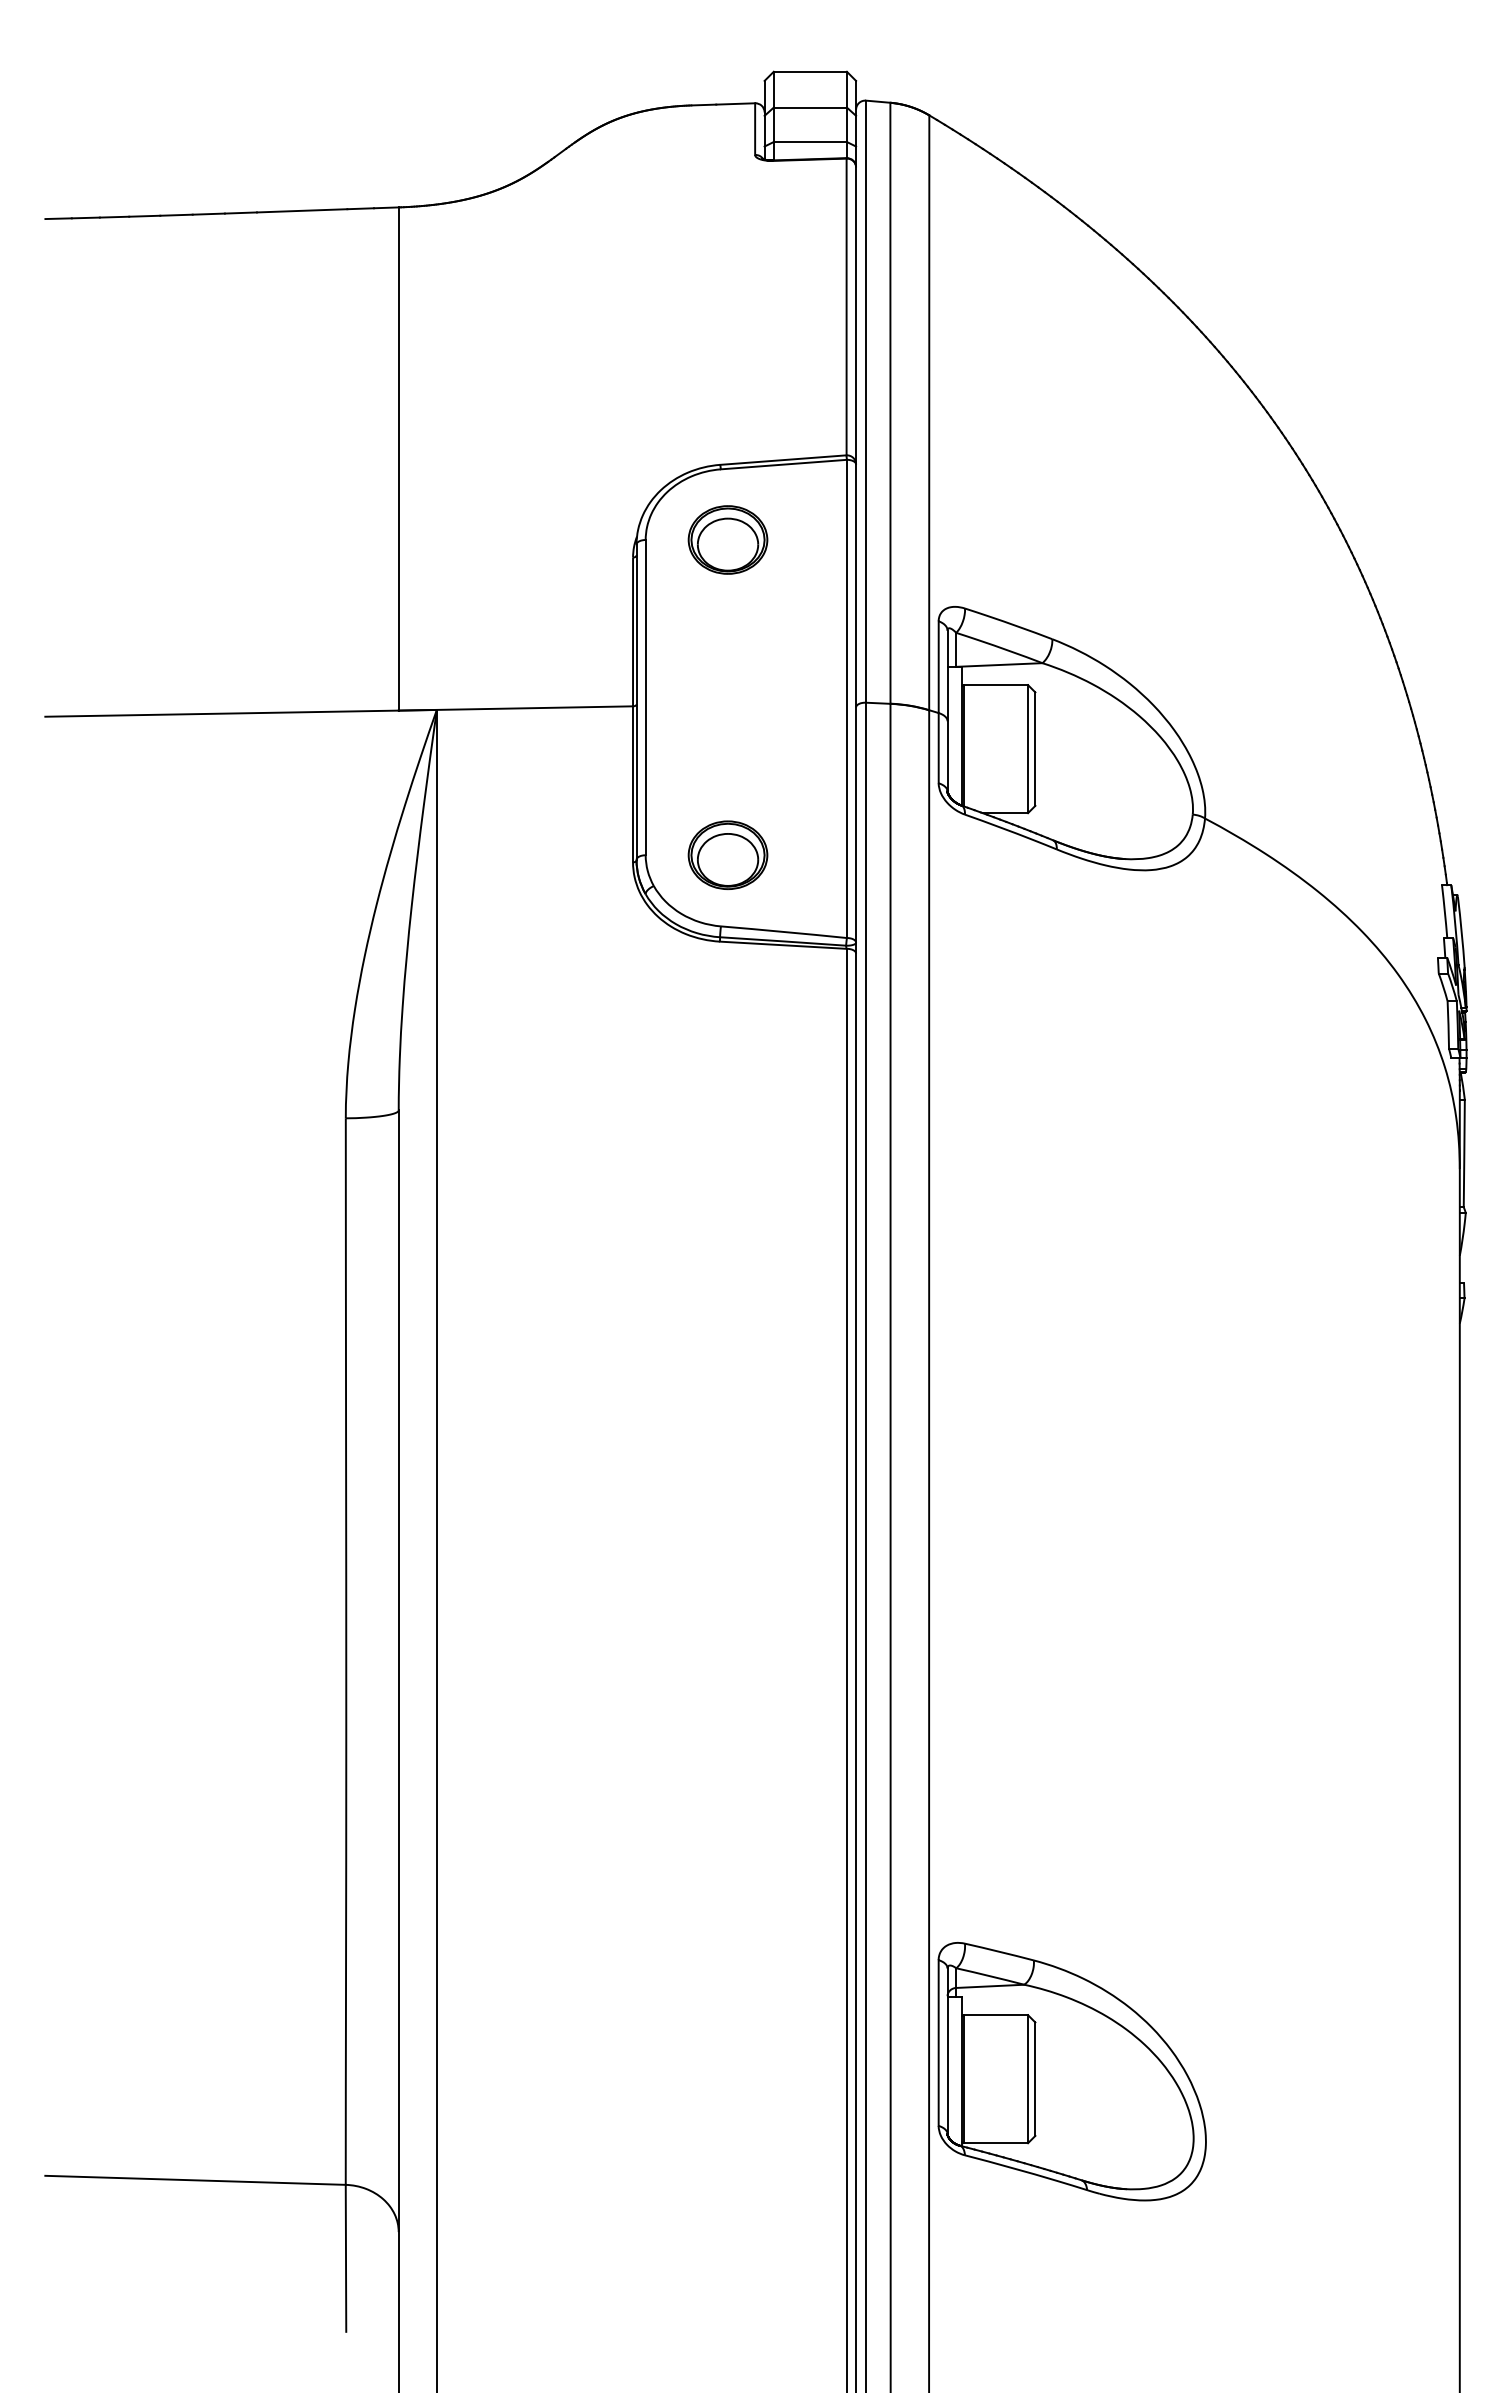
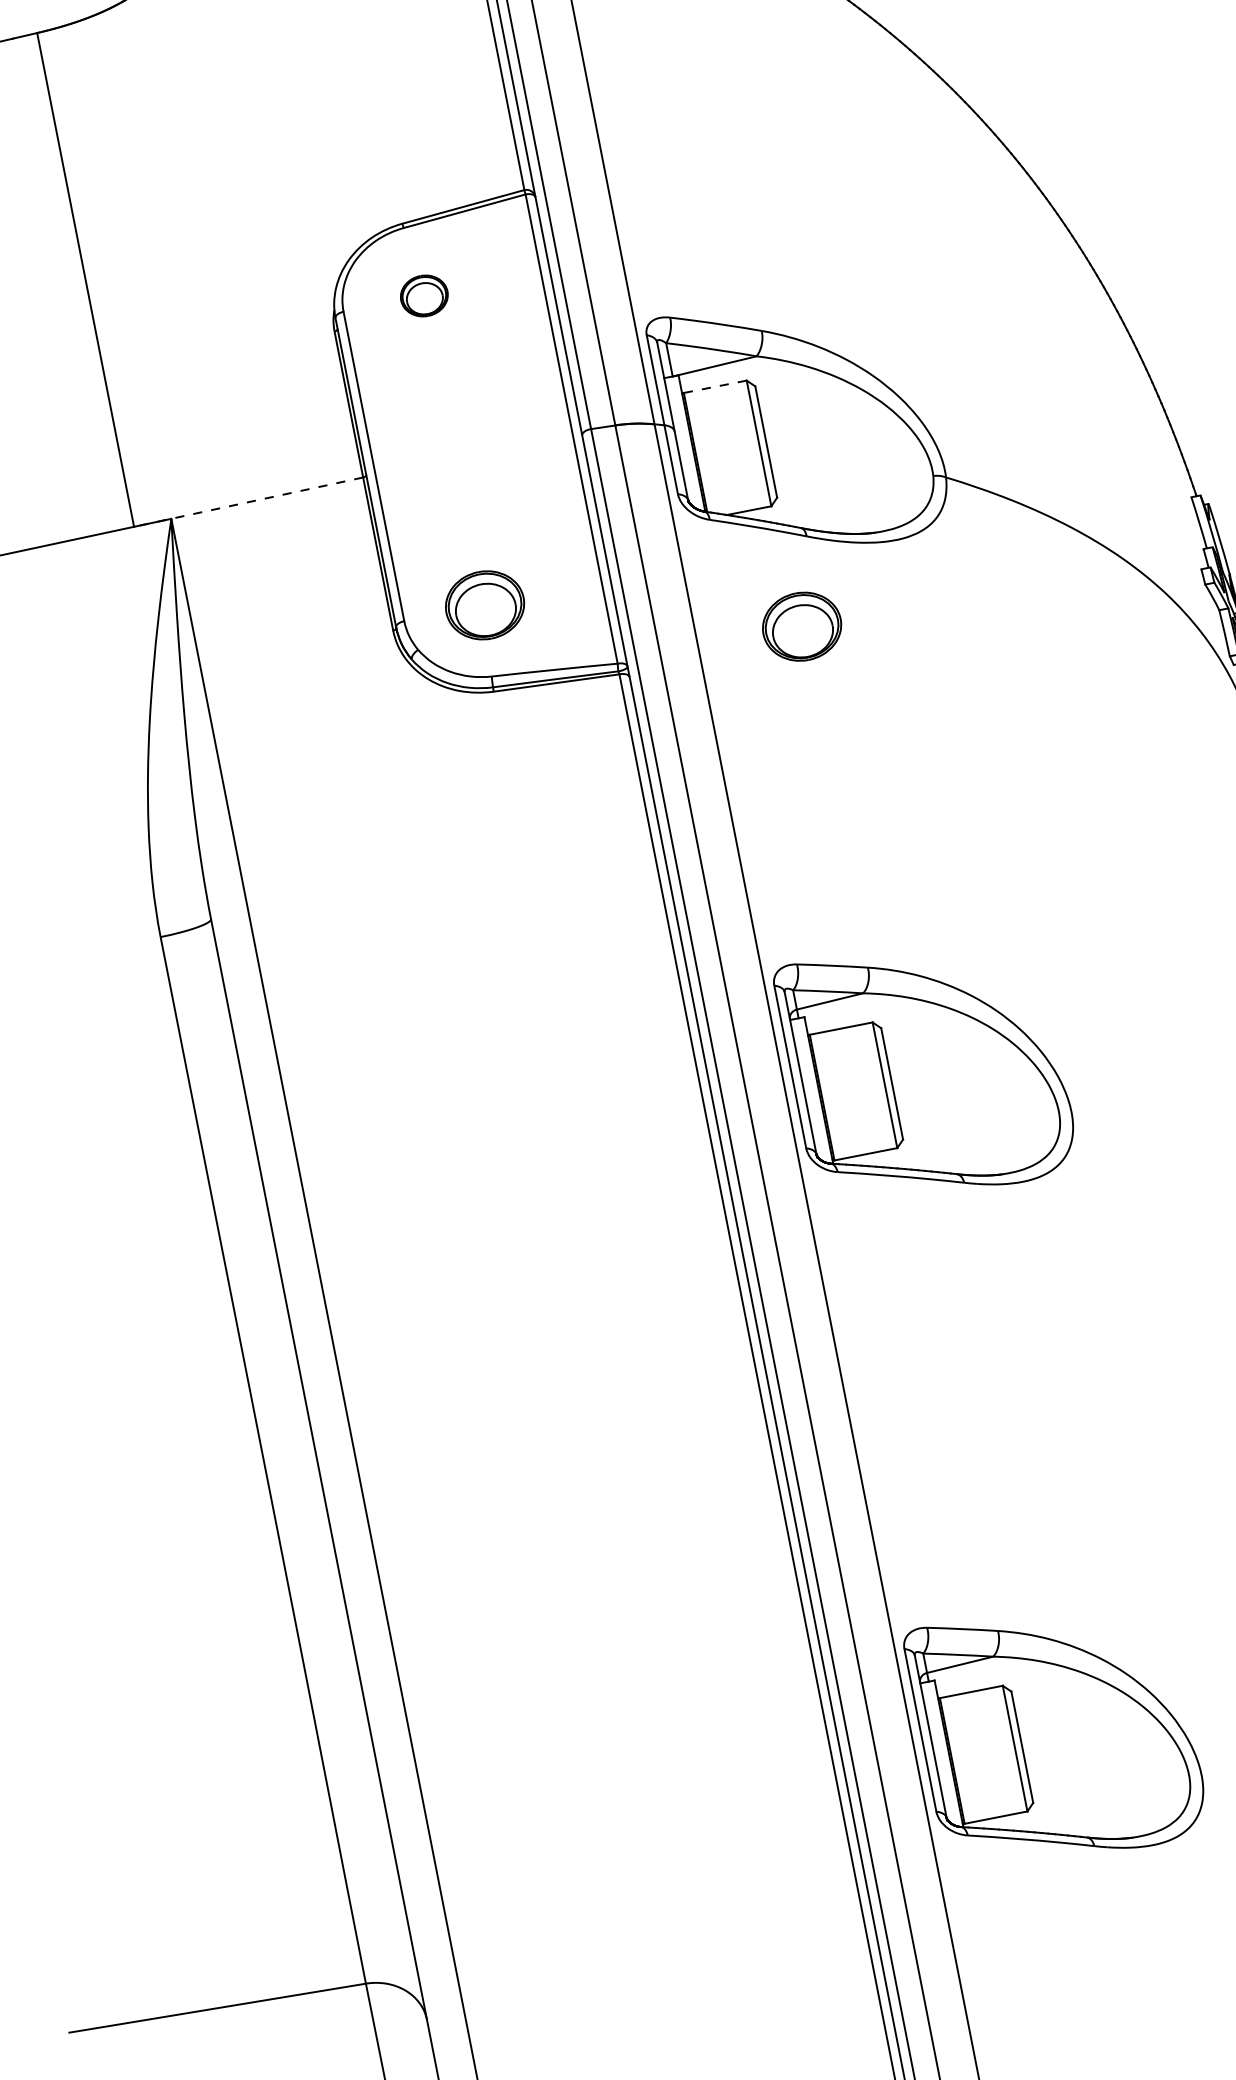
part: (727, 539) -> (423, 295), size x0.6
line: (995, 685) -> (714, 387), solid -> dashed
line: (515, 708) -> (248, 502), solid -> dashed
part: (1034, 936) -> (801, 626), added
part: (1071, 1395) -> (926, 1069), added

